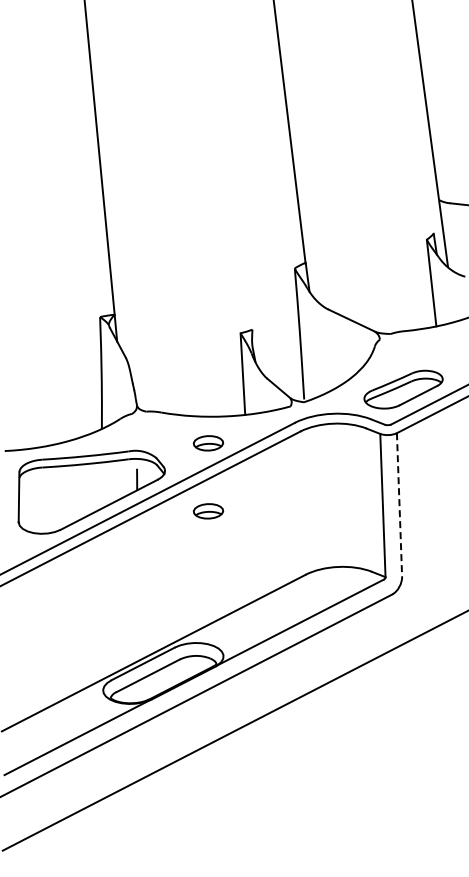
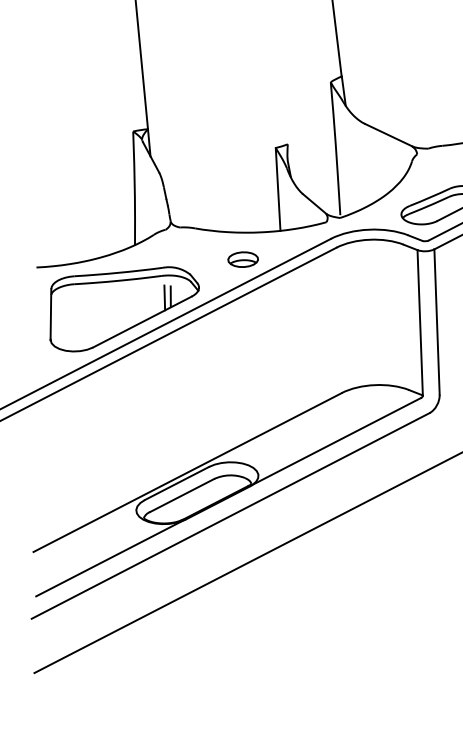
line: (130, 480) -> (164, 297), added
line: (399, 504) -> (437, 321), dashed -> solid
part: (208, 511) -> (243, 328), removed

